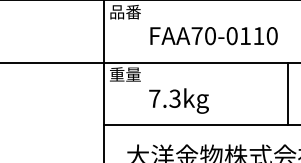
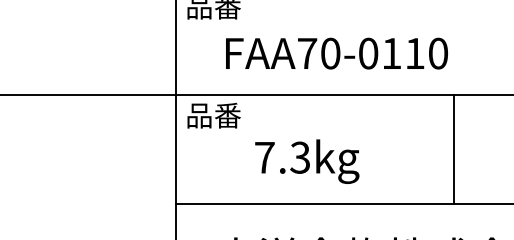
text: (213, 36) -> (335, 54), moved
text: (125, 74) -> (213, 115), 重量 -> 品番
line: (288, 93) -> (454, 148), moved

